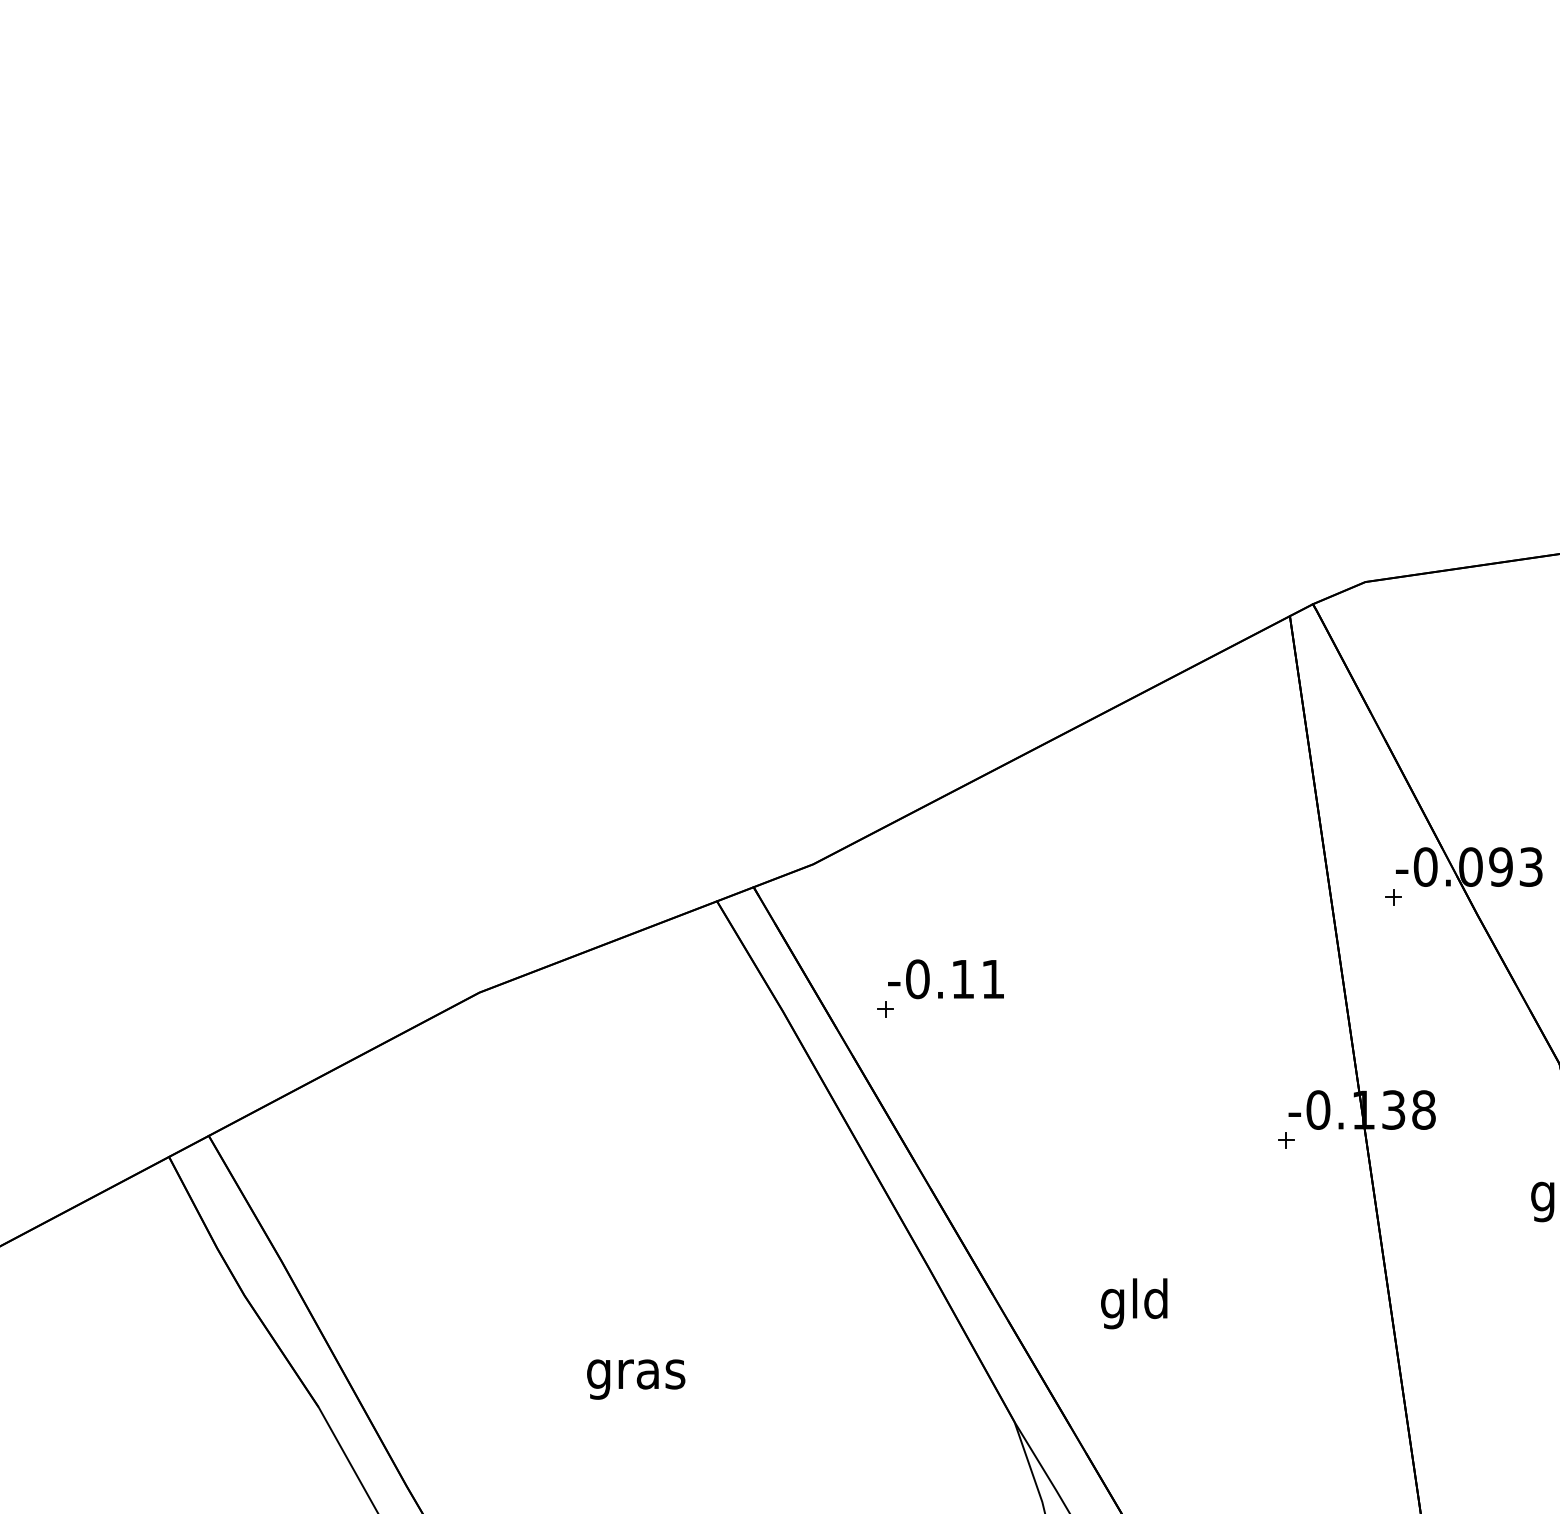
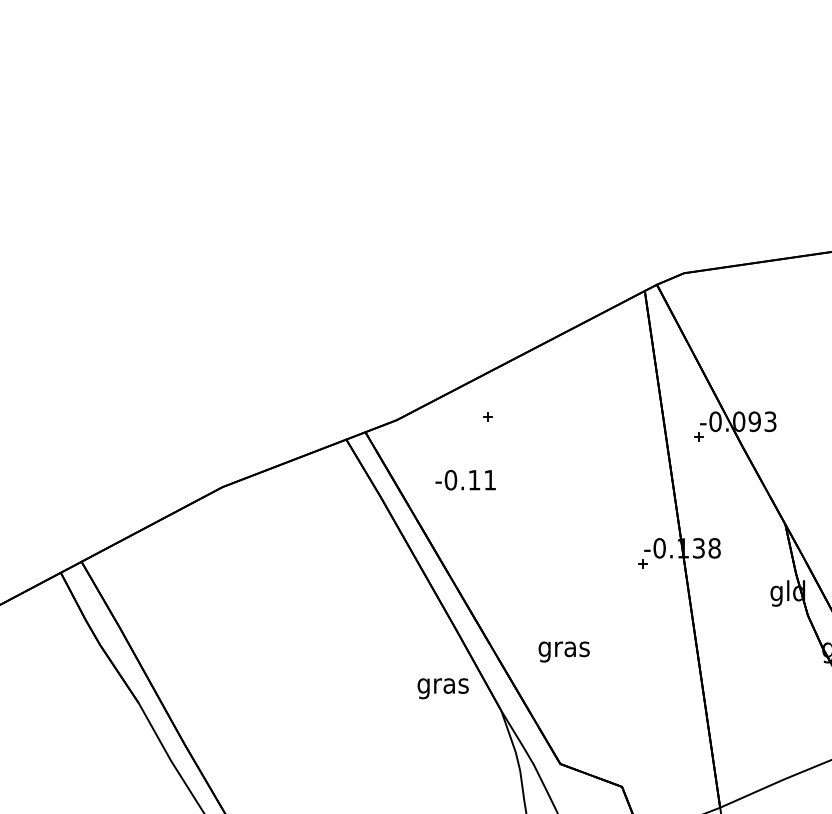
part: (884, 1008) -> (487, 416), moved
text: (1133, 1304) -> (563, 649), gld -> gras
text: (634, 1379) -> (442, 688), moved

